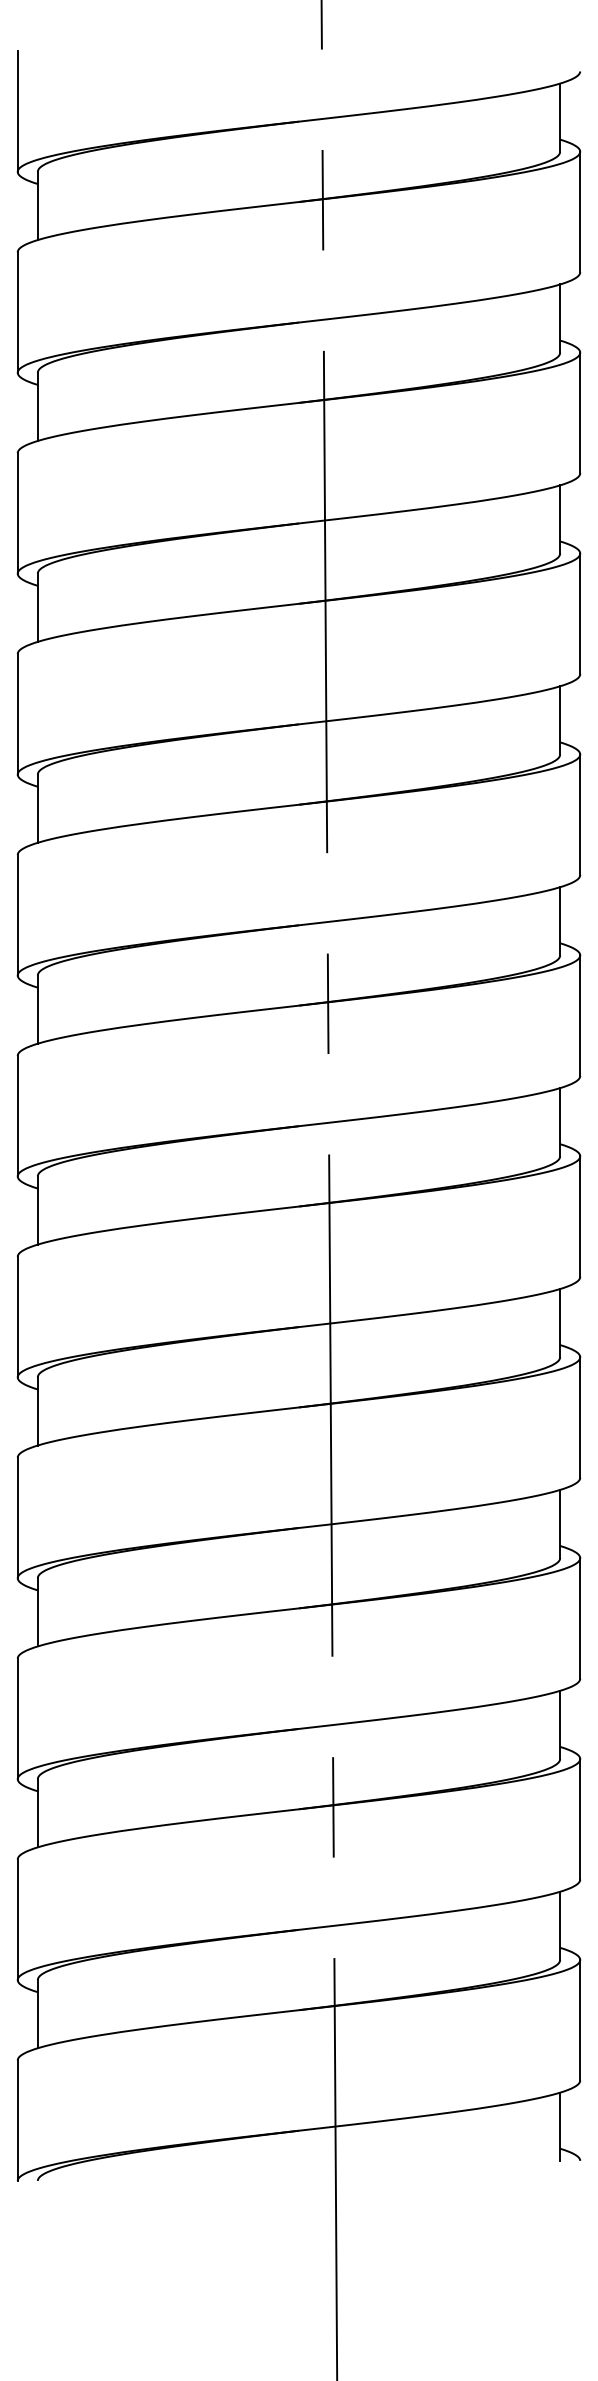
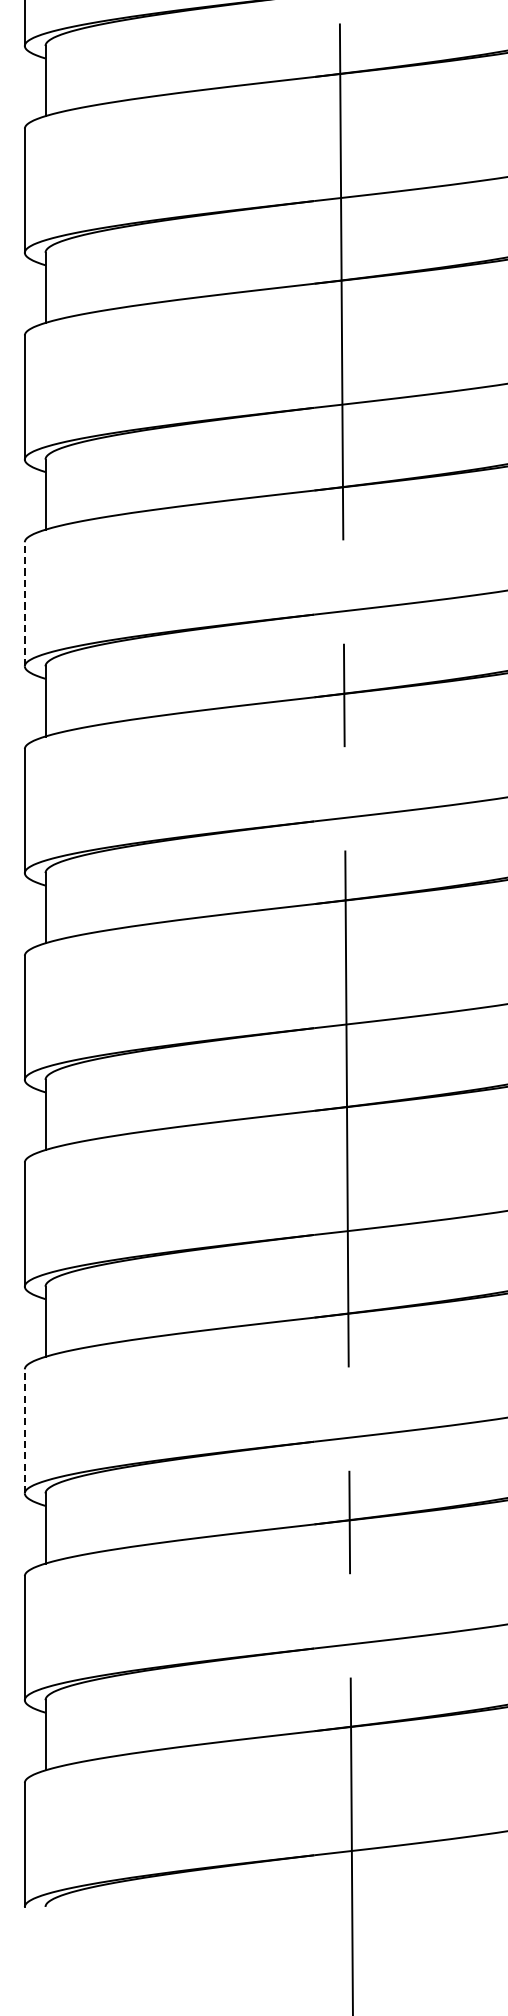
line: (17, 914) -> (24, 603), solid -> dashed
line: (17, 1718) -> (24, 1431), solid -> dashed

